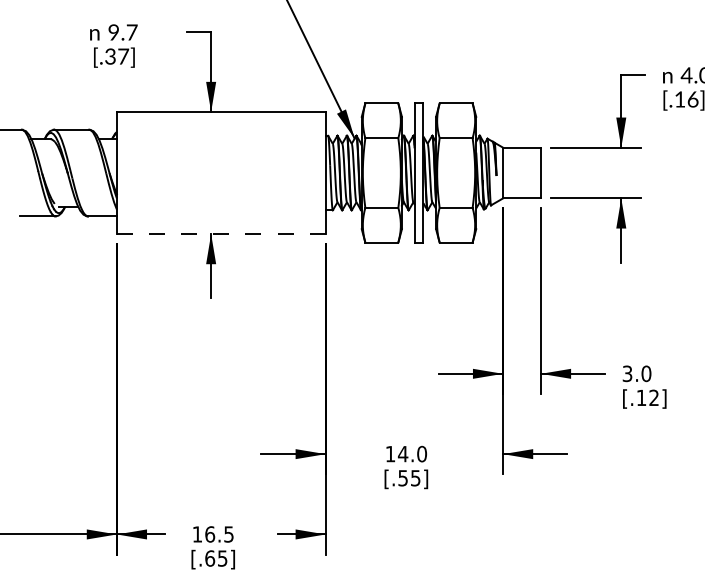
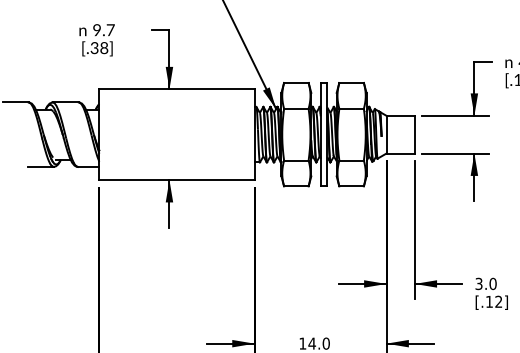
text: (123, 56) -> (104, 48), [.37] -> [.38]
line: (220, 234) -> (176, 180), dashed -> solid

